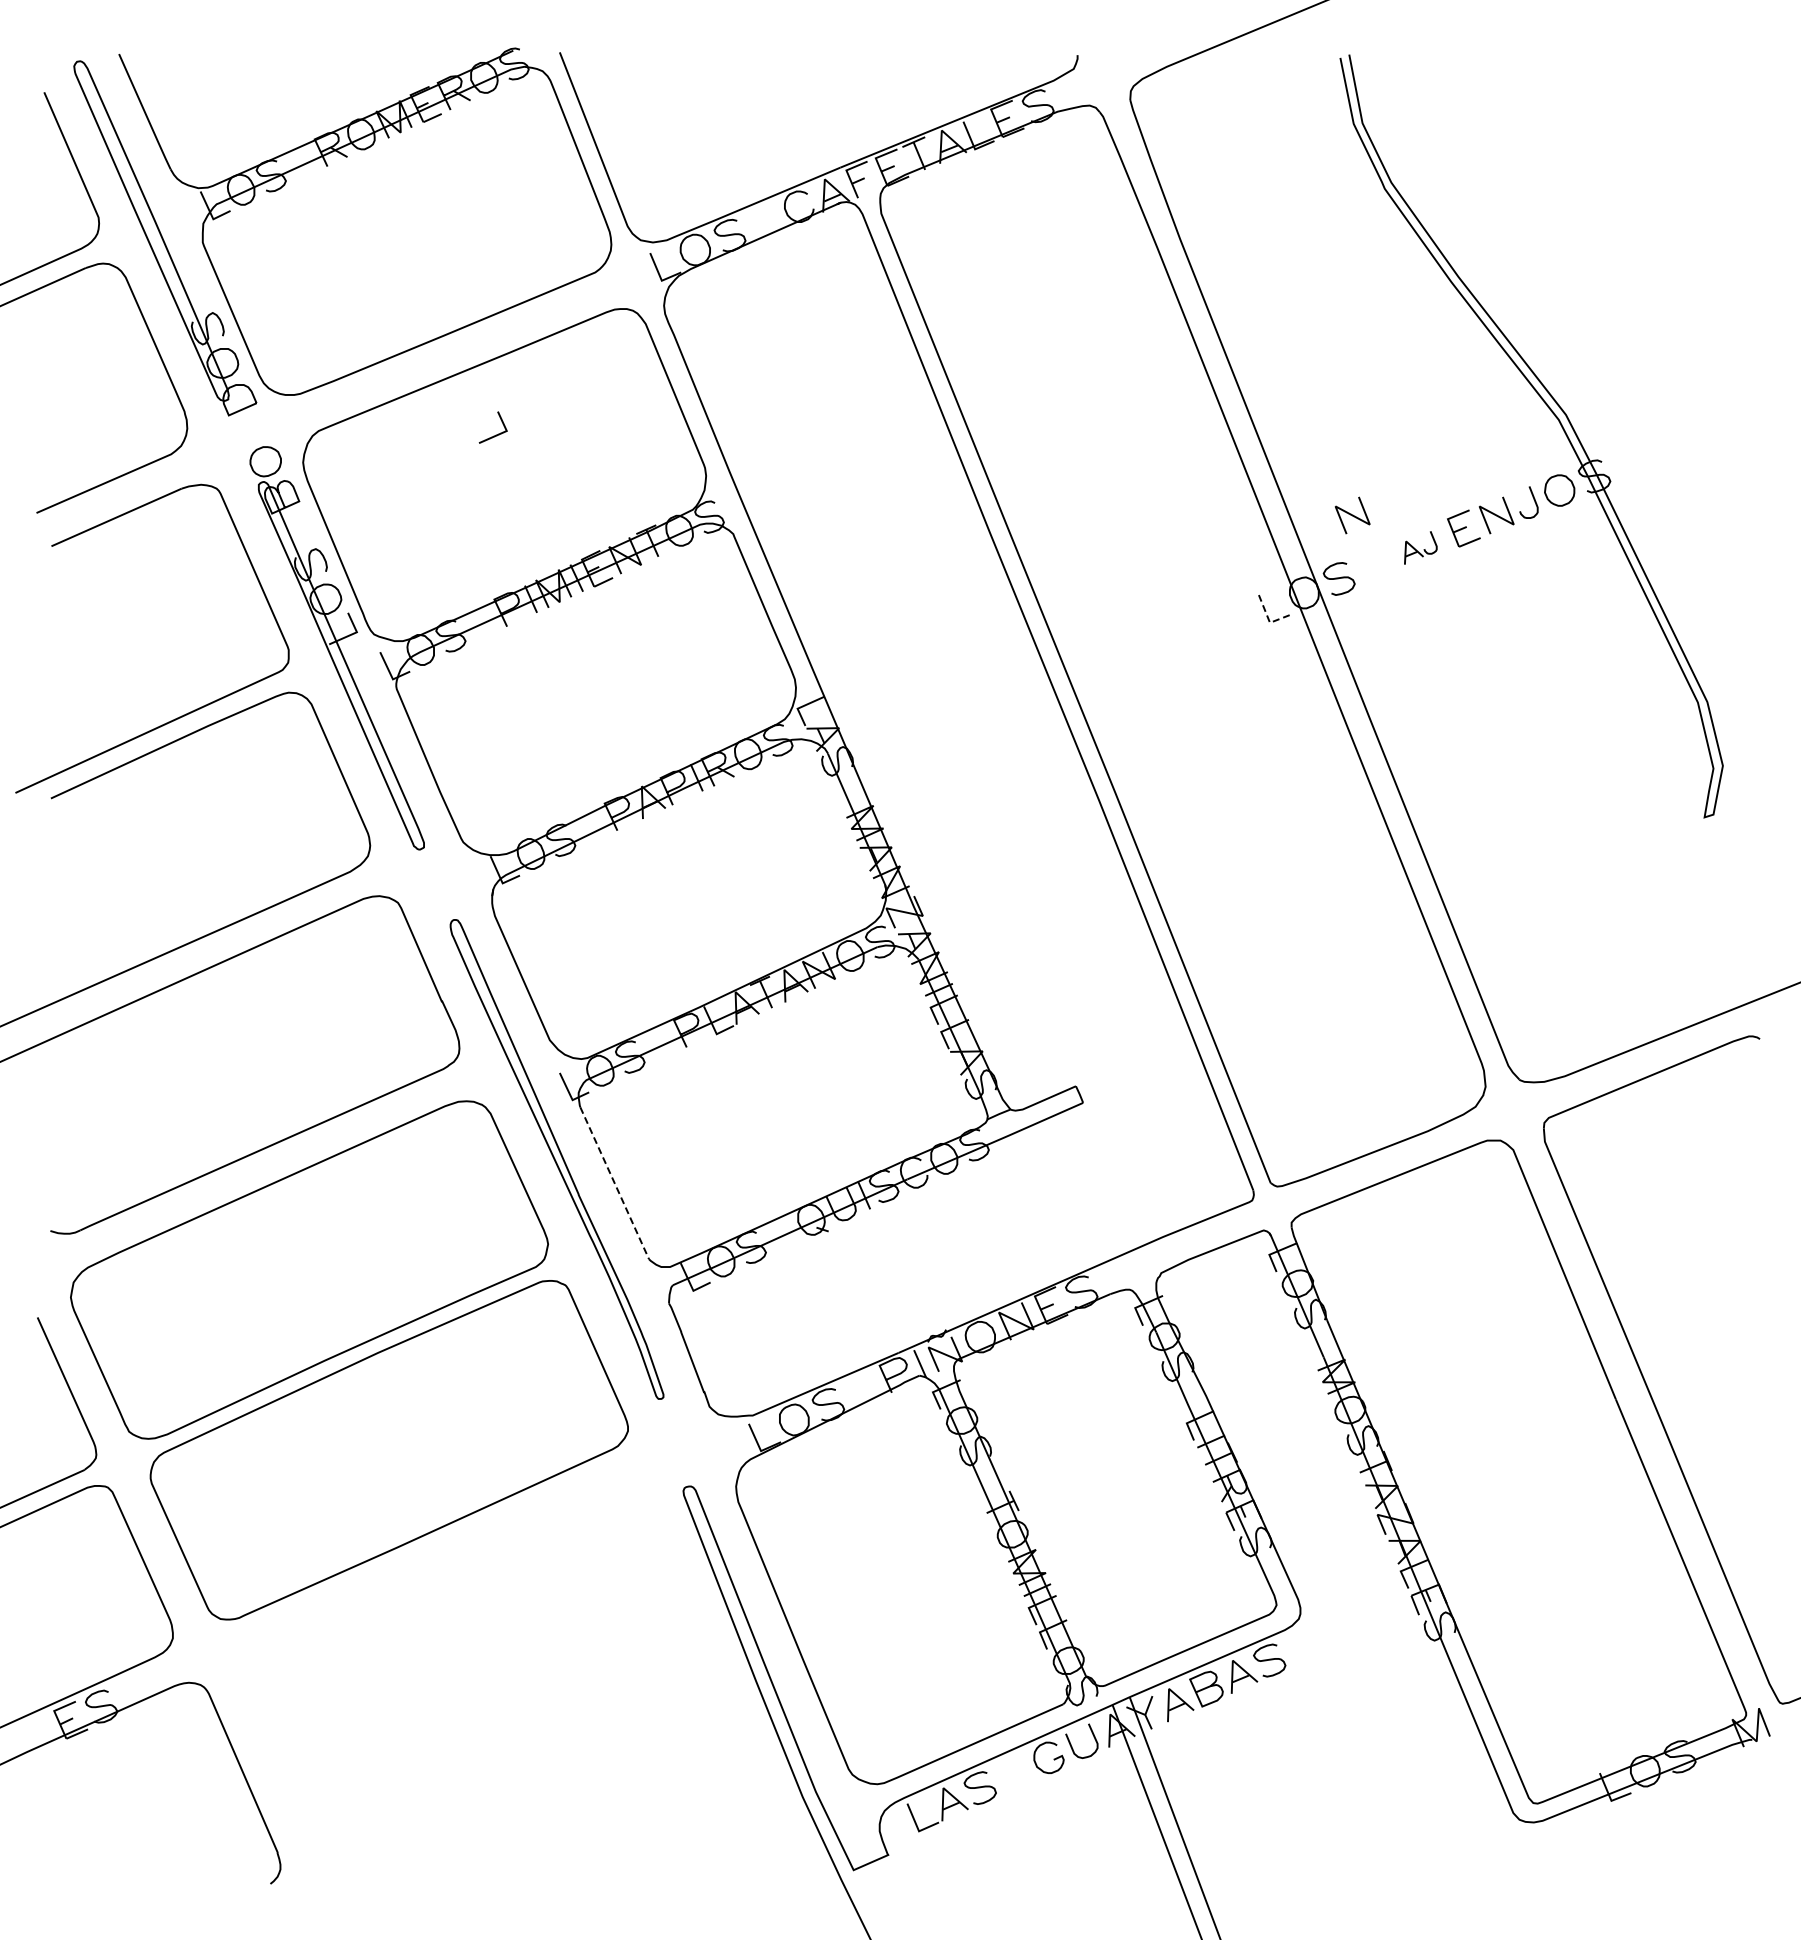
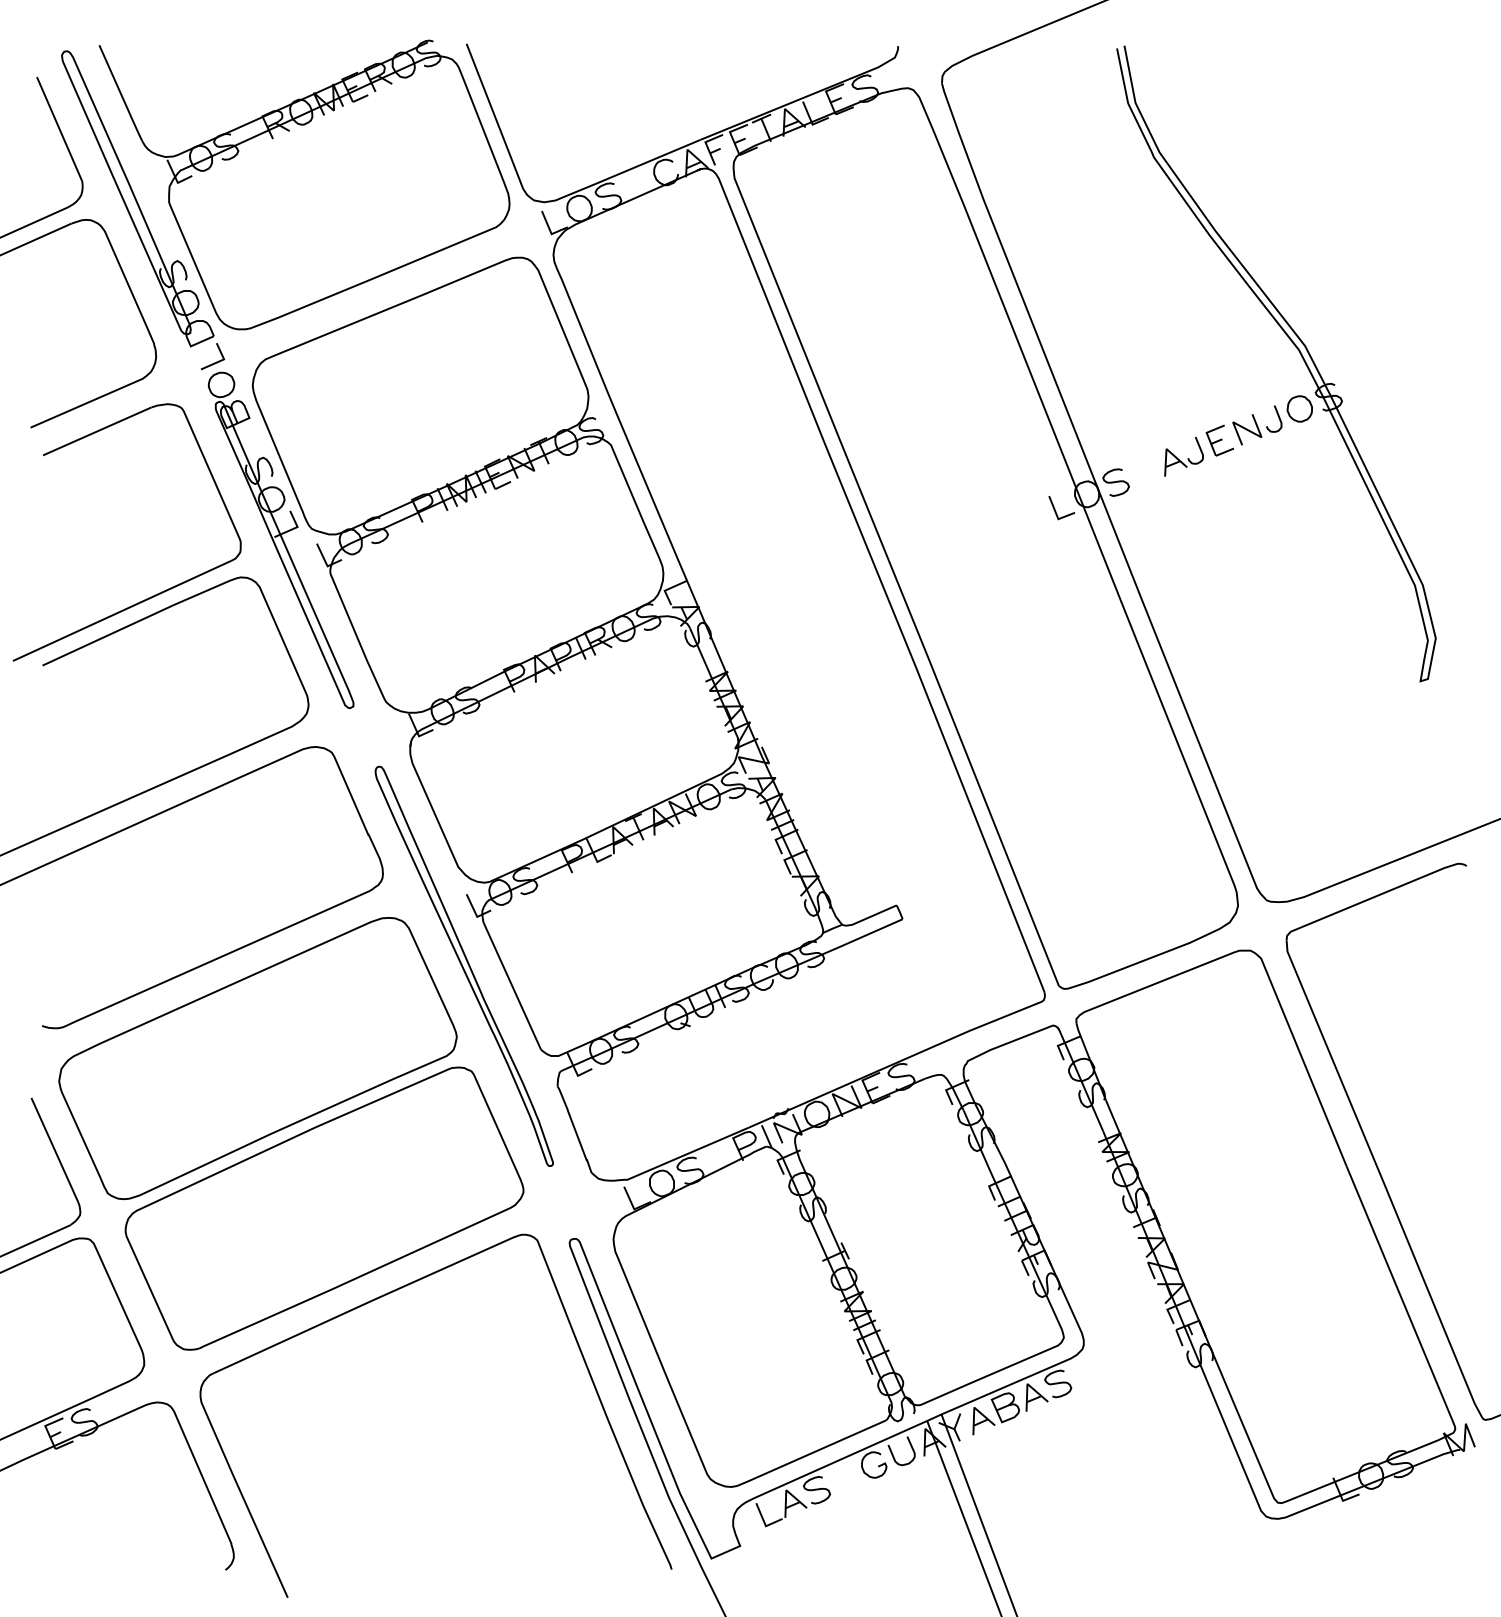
line: (496, 434) -> (215, 362), moved
line: (1352, 515) -> (1127, 429), removed
part: (1420, 547) -> (1183, 456), size x1.43
line: (1268, 620) -> (1057, 517), dashed -> solid
line: (614, 1183) -> (512, 986), dashed -> solid
part: (463, 1554) -> (386, 1295), added

